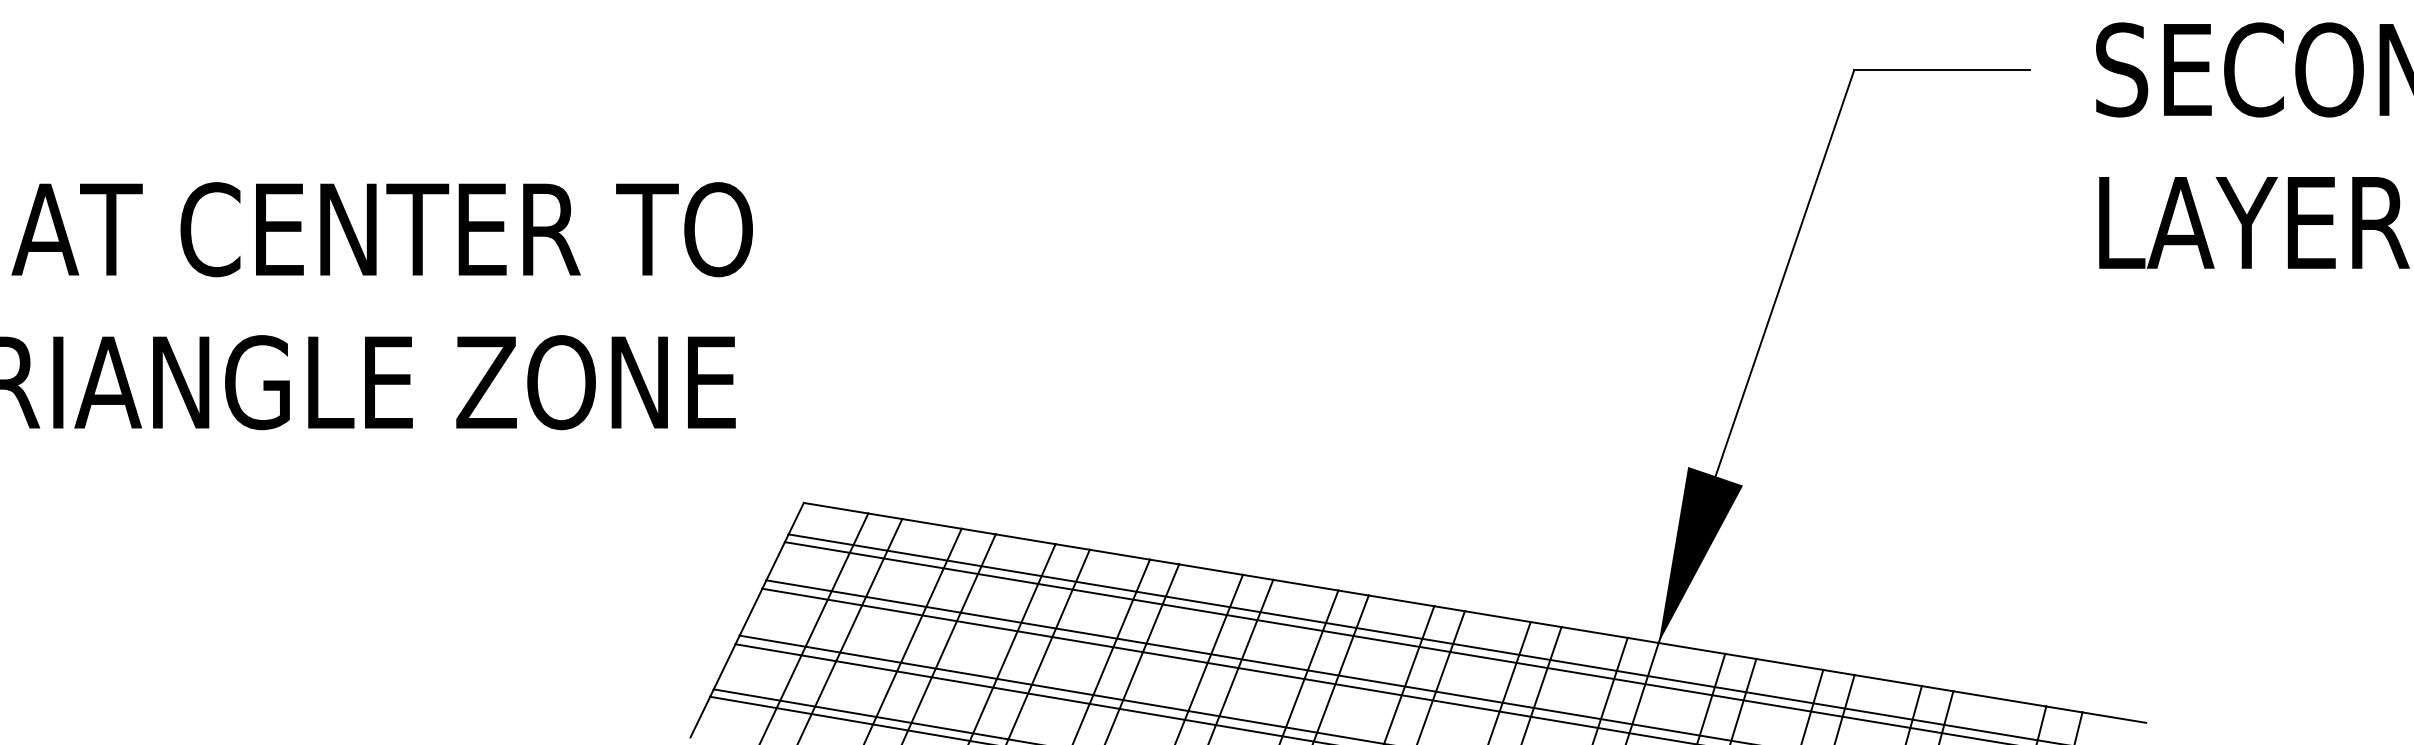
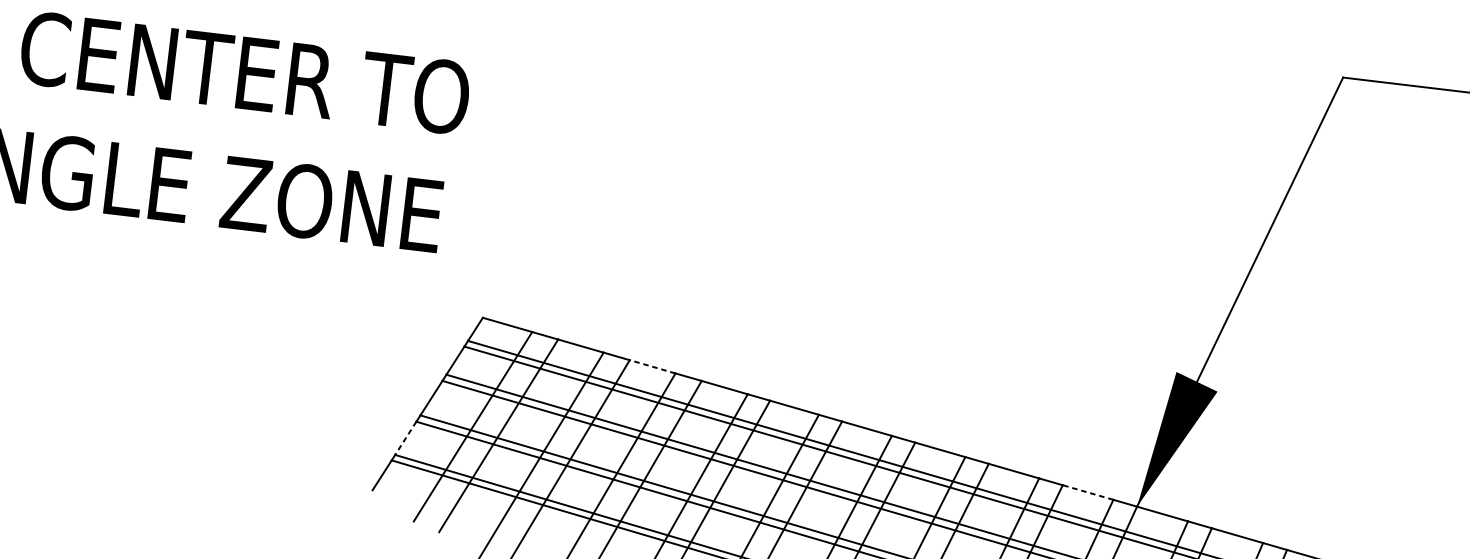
line: (1025, 539) -> (652, 366), solid -> dashed
line: (1594, 632) -> (1087, 492), solid -> dashed
line: (724, 667) -> (405, 438), solid -> dashed

